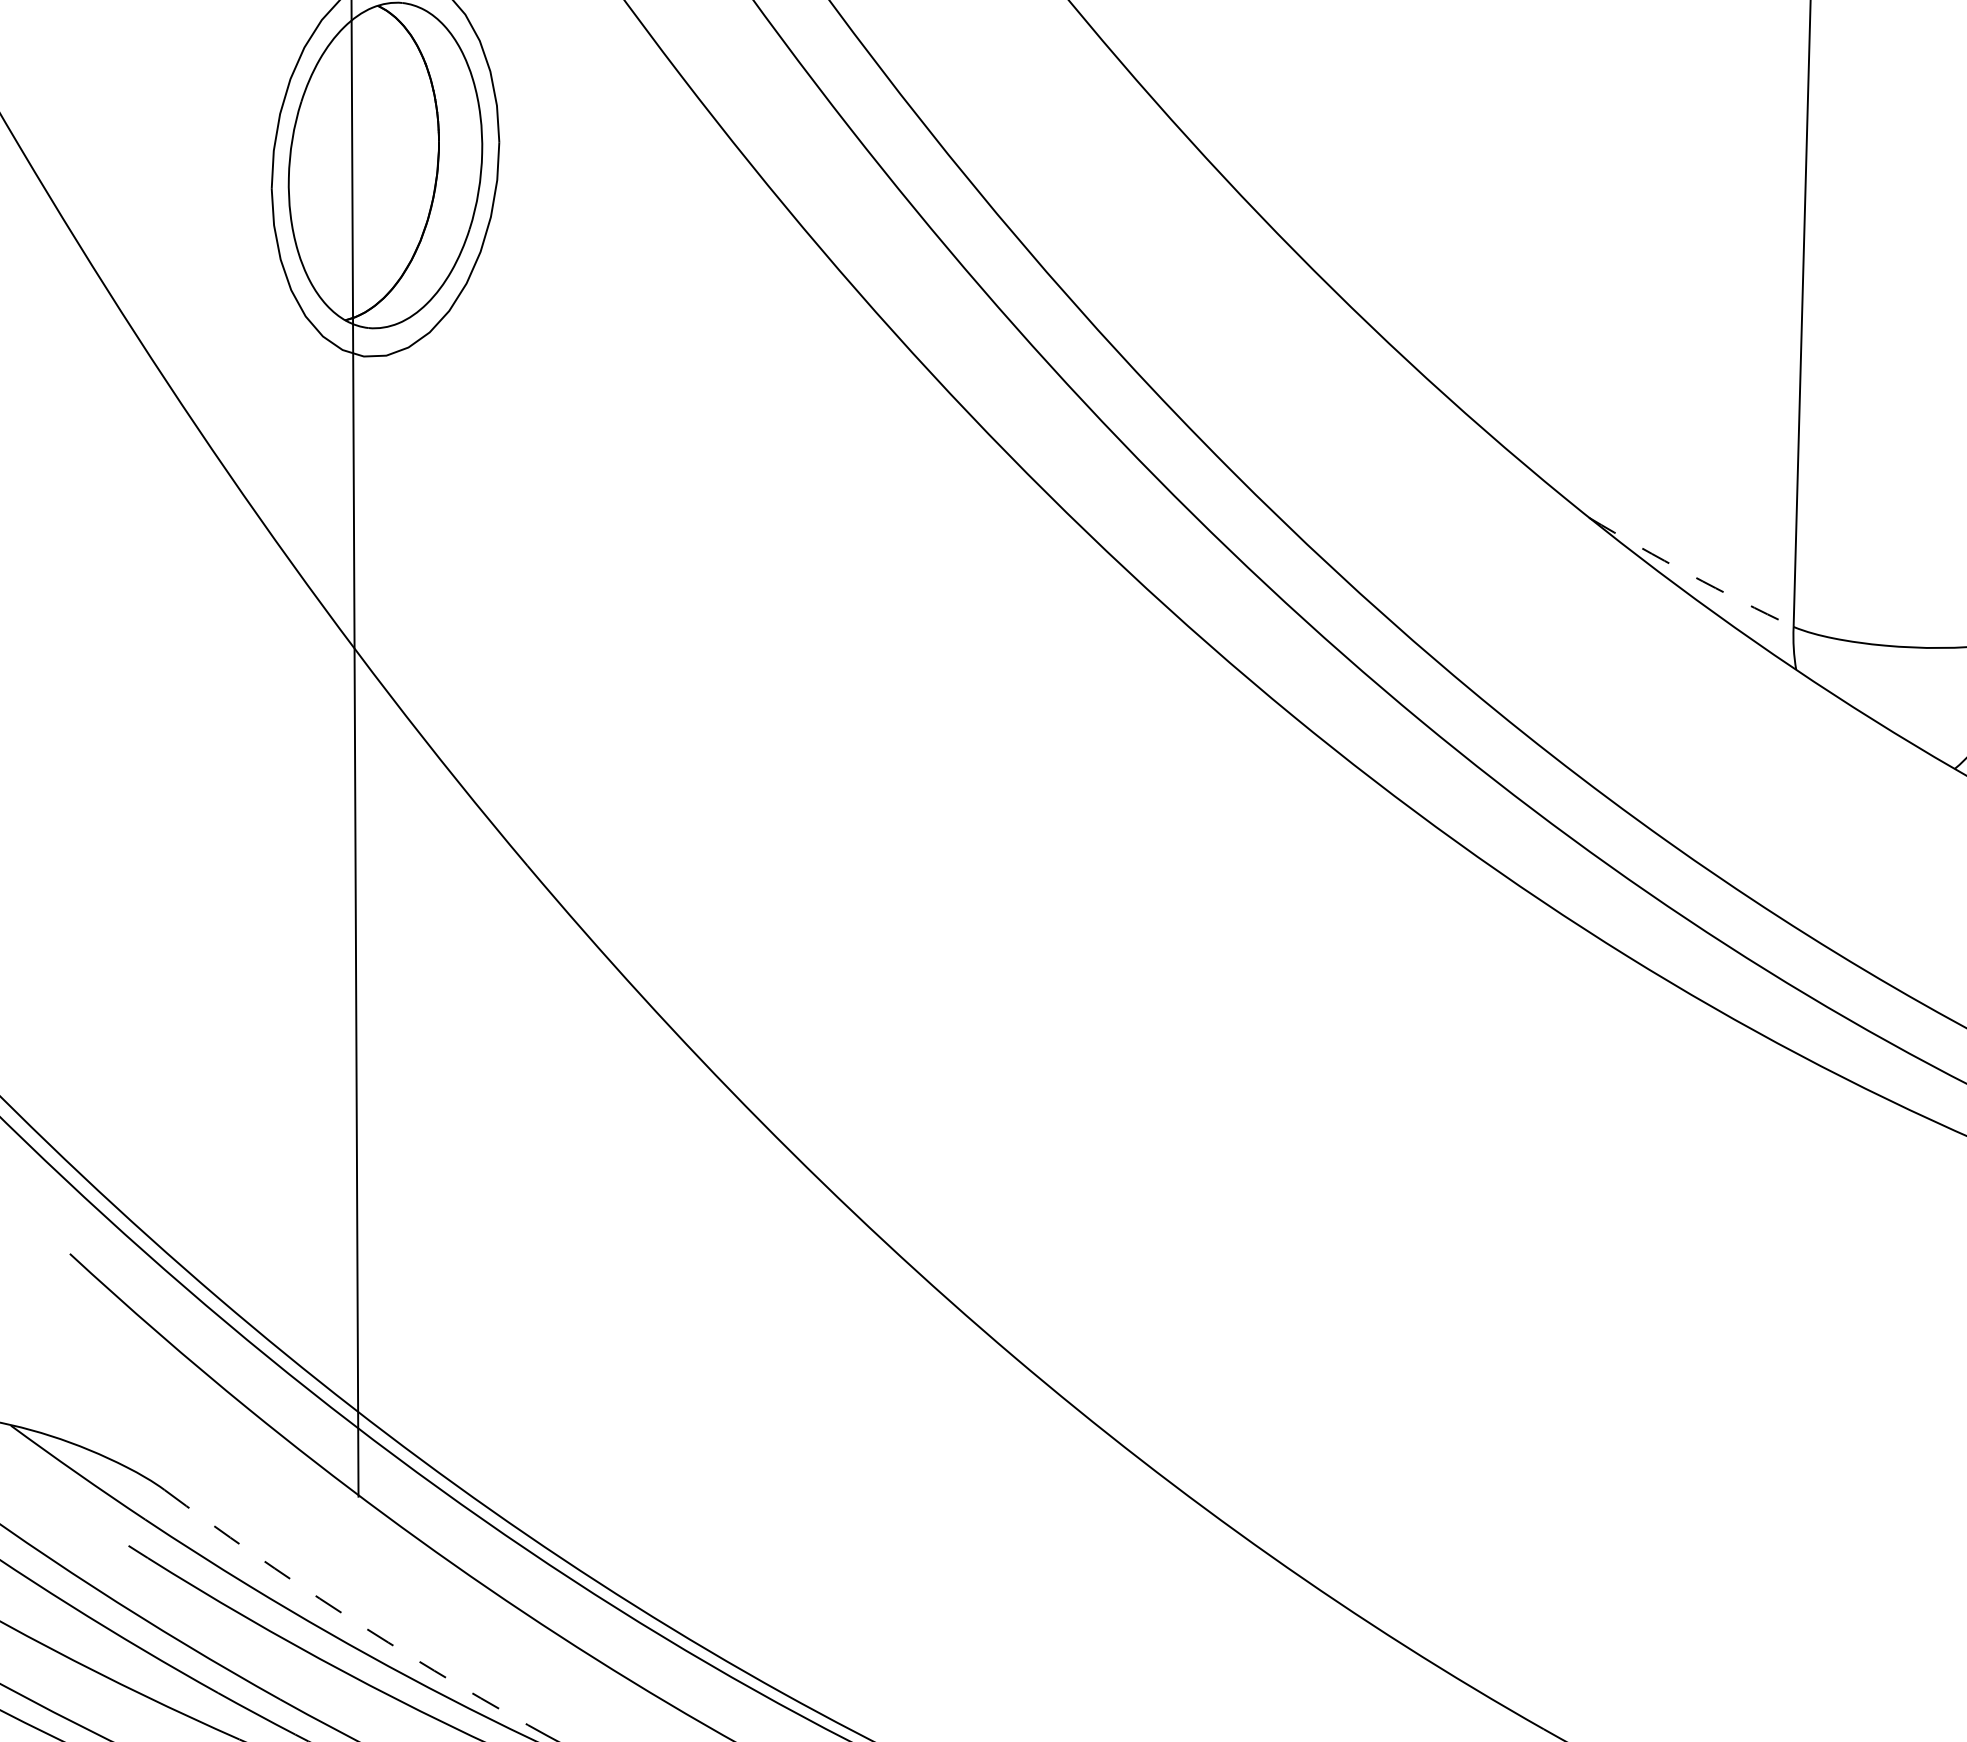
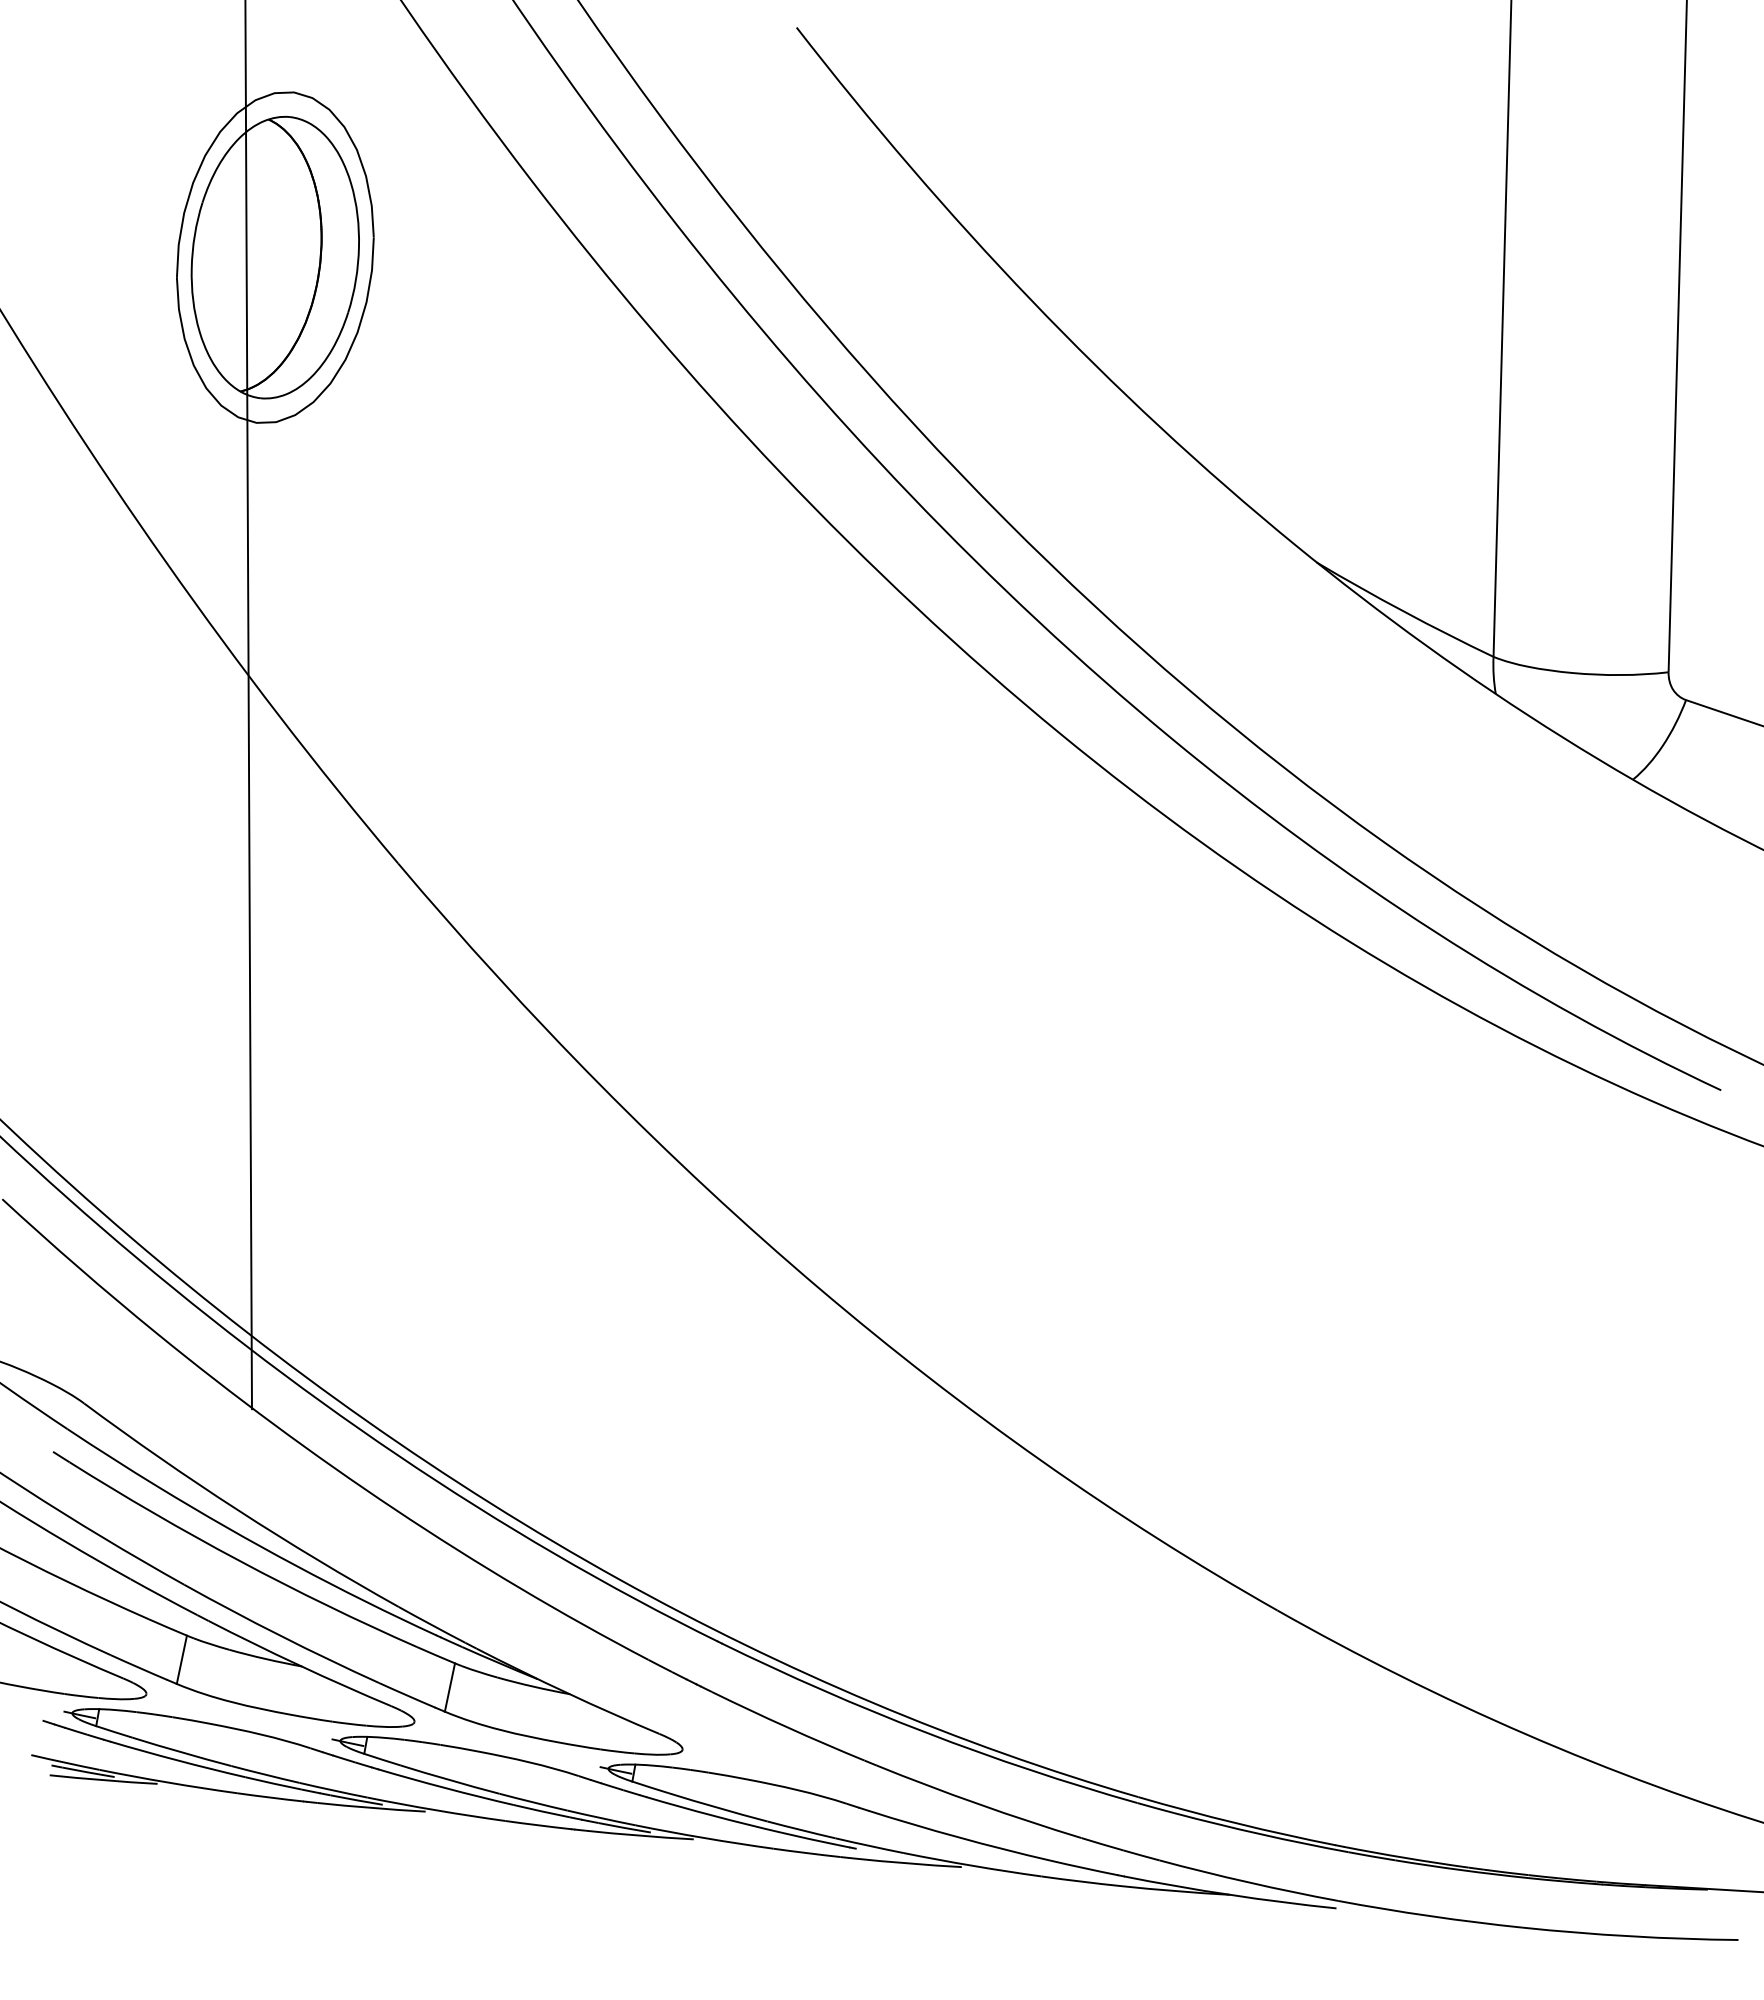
arc: (1690, 574) -> (1404, 611), dashed -> solid
arc: (342, 1613) -> (238, 1510), dashed -> solid

